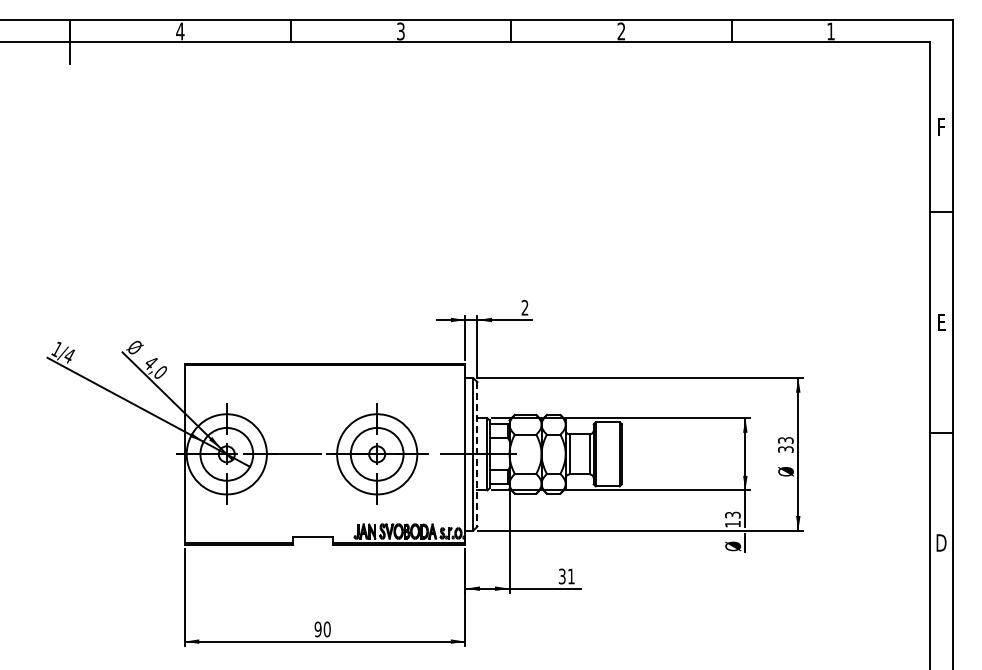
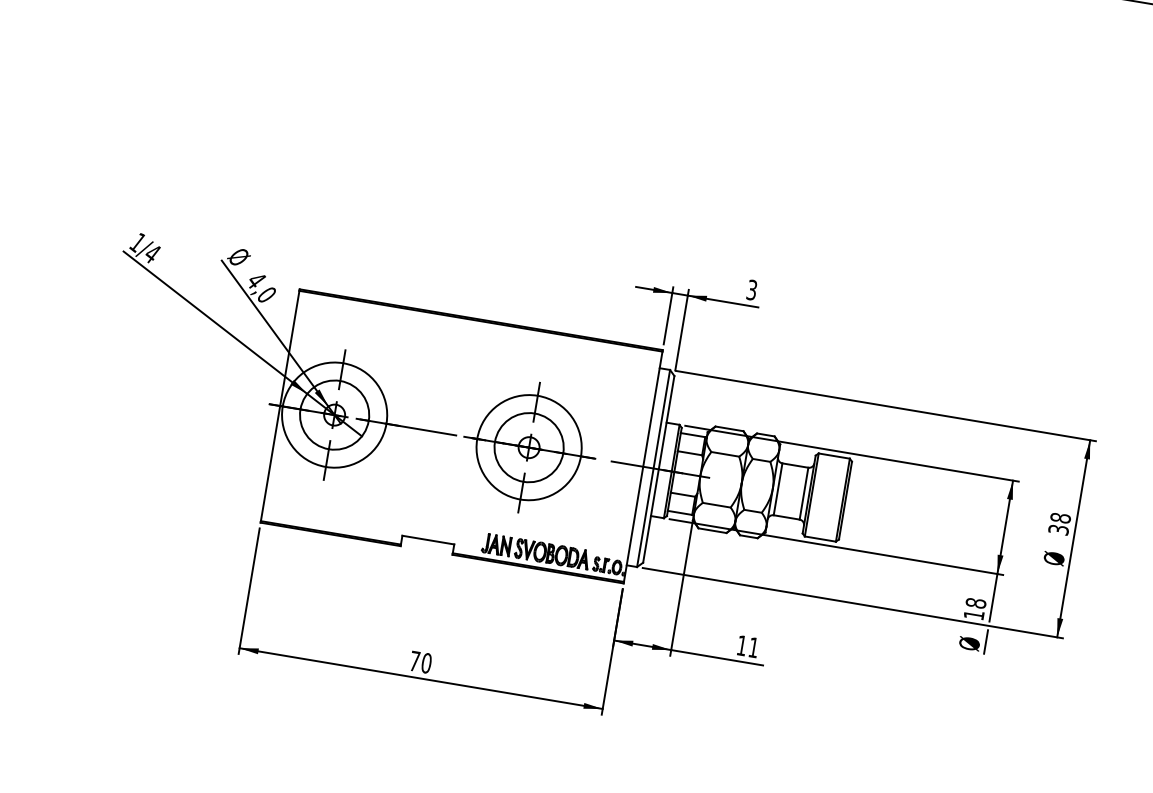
text: (524, 307) -> (751, 289), 2 -> 3
text: (785, 440) -> (1060, 518), 33 -> 38
line: (477, 454) -> (658, 469), dashed -> solid
text: (732, 514) -> (975, 602), 13 -> 18
text: (561, 576) -> (741, 645), 31 -> 11
text: (317, 629) -> (413, 661), 90 -> 70

